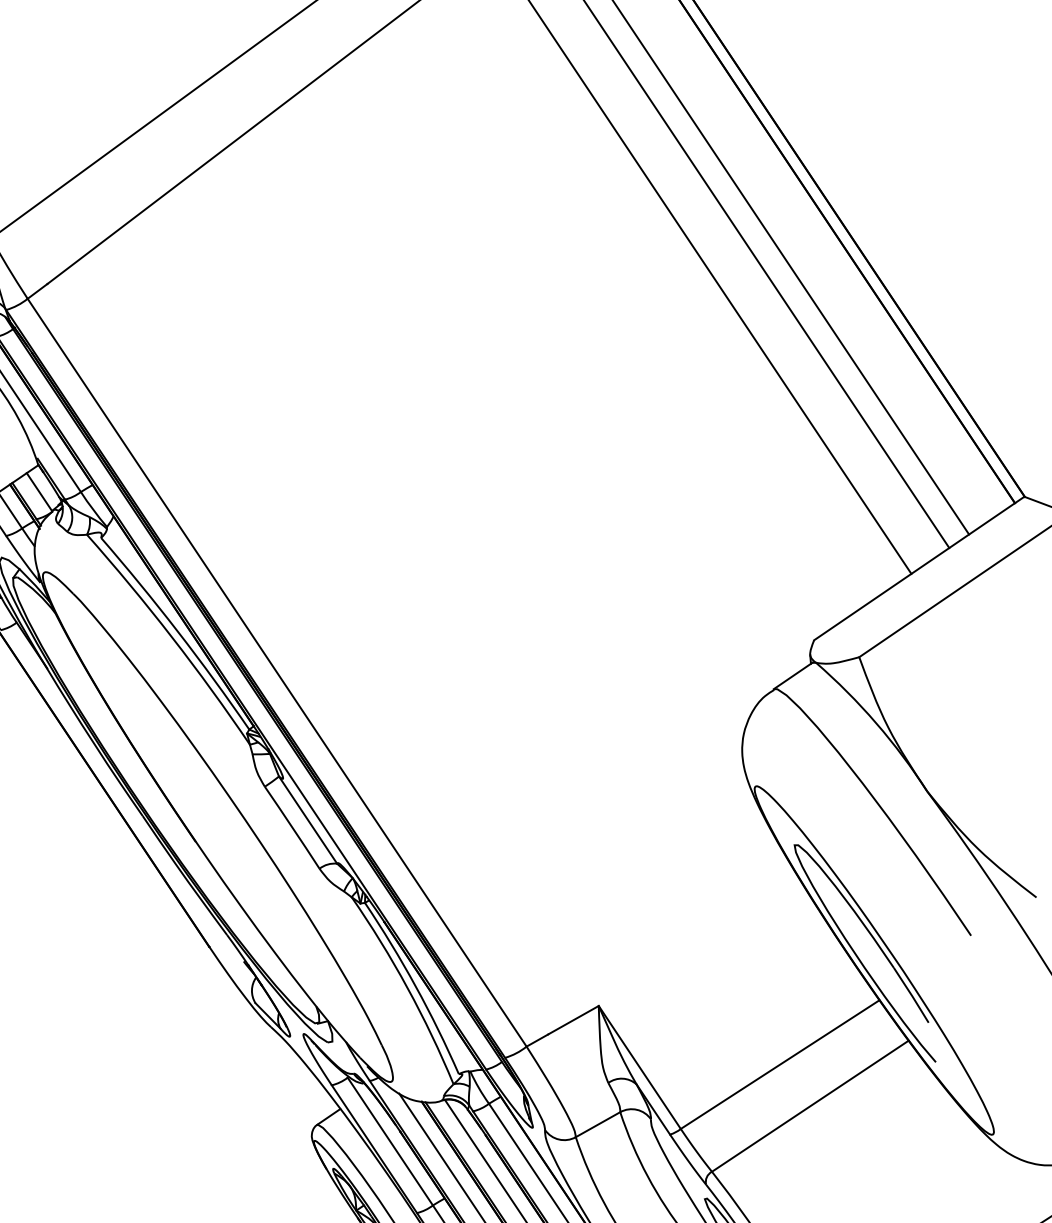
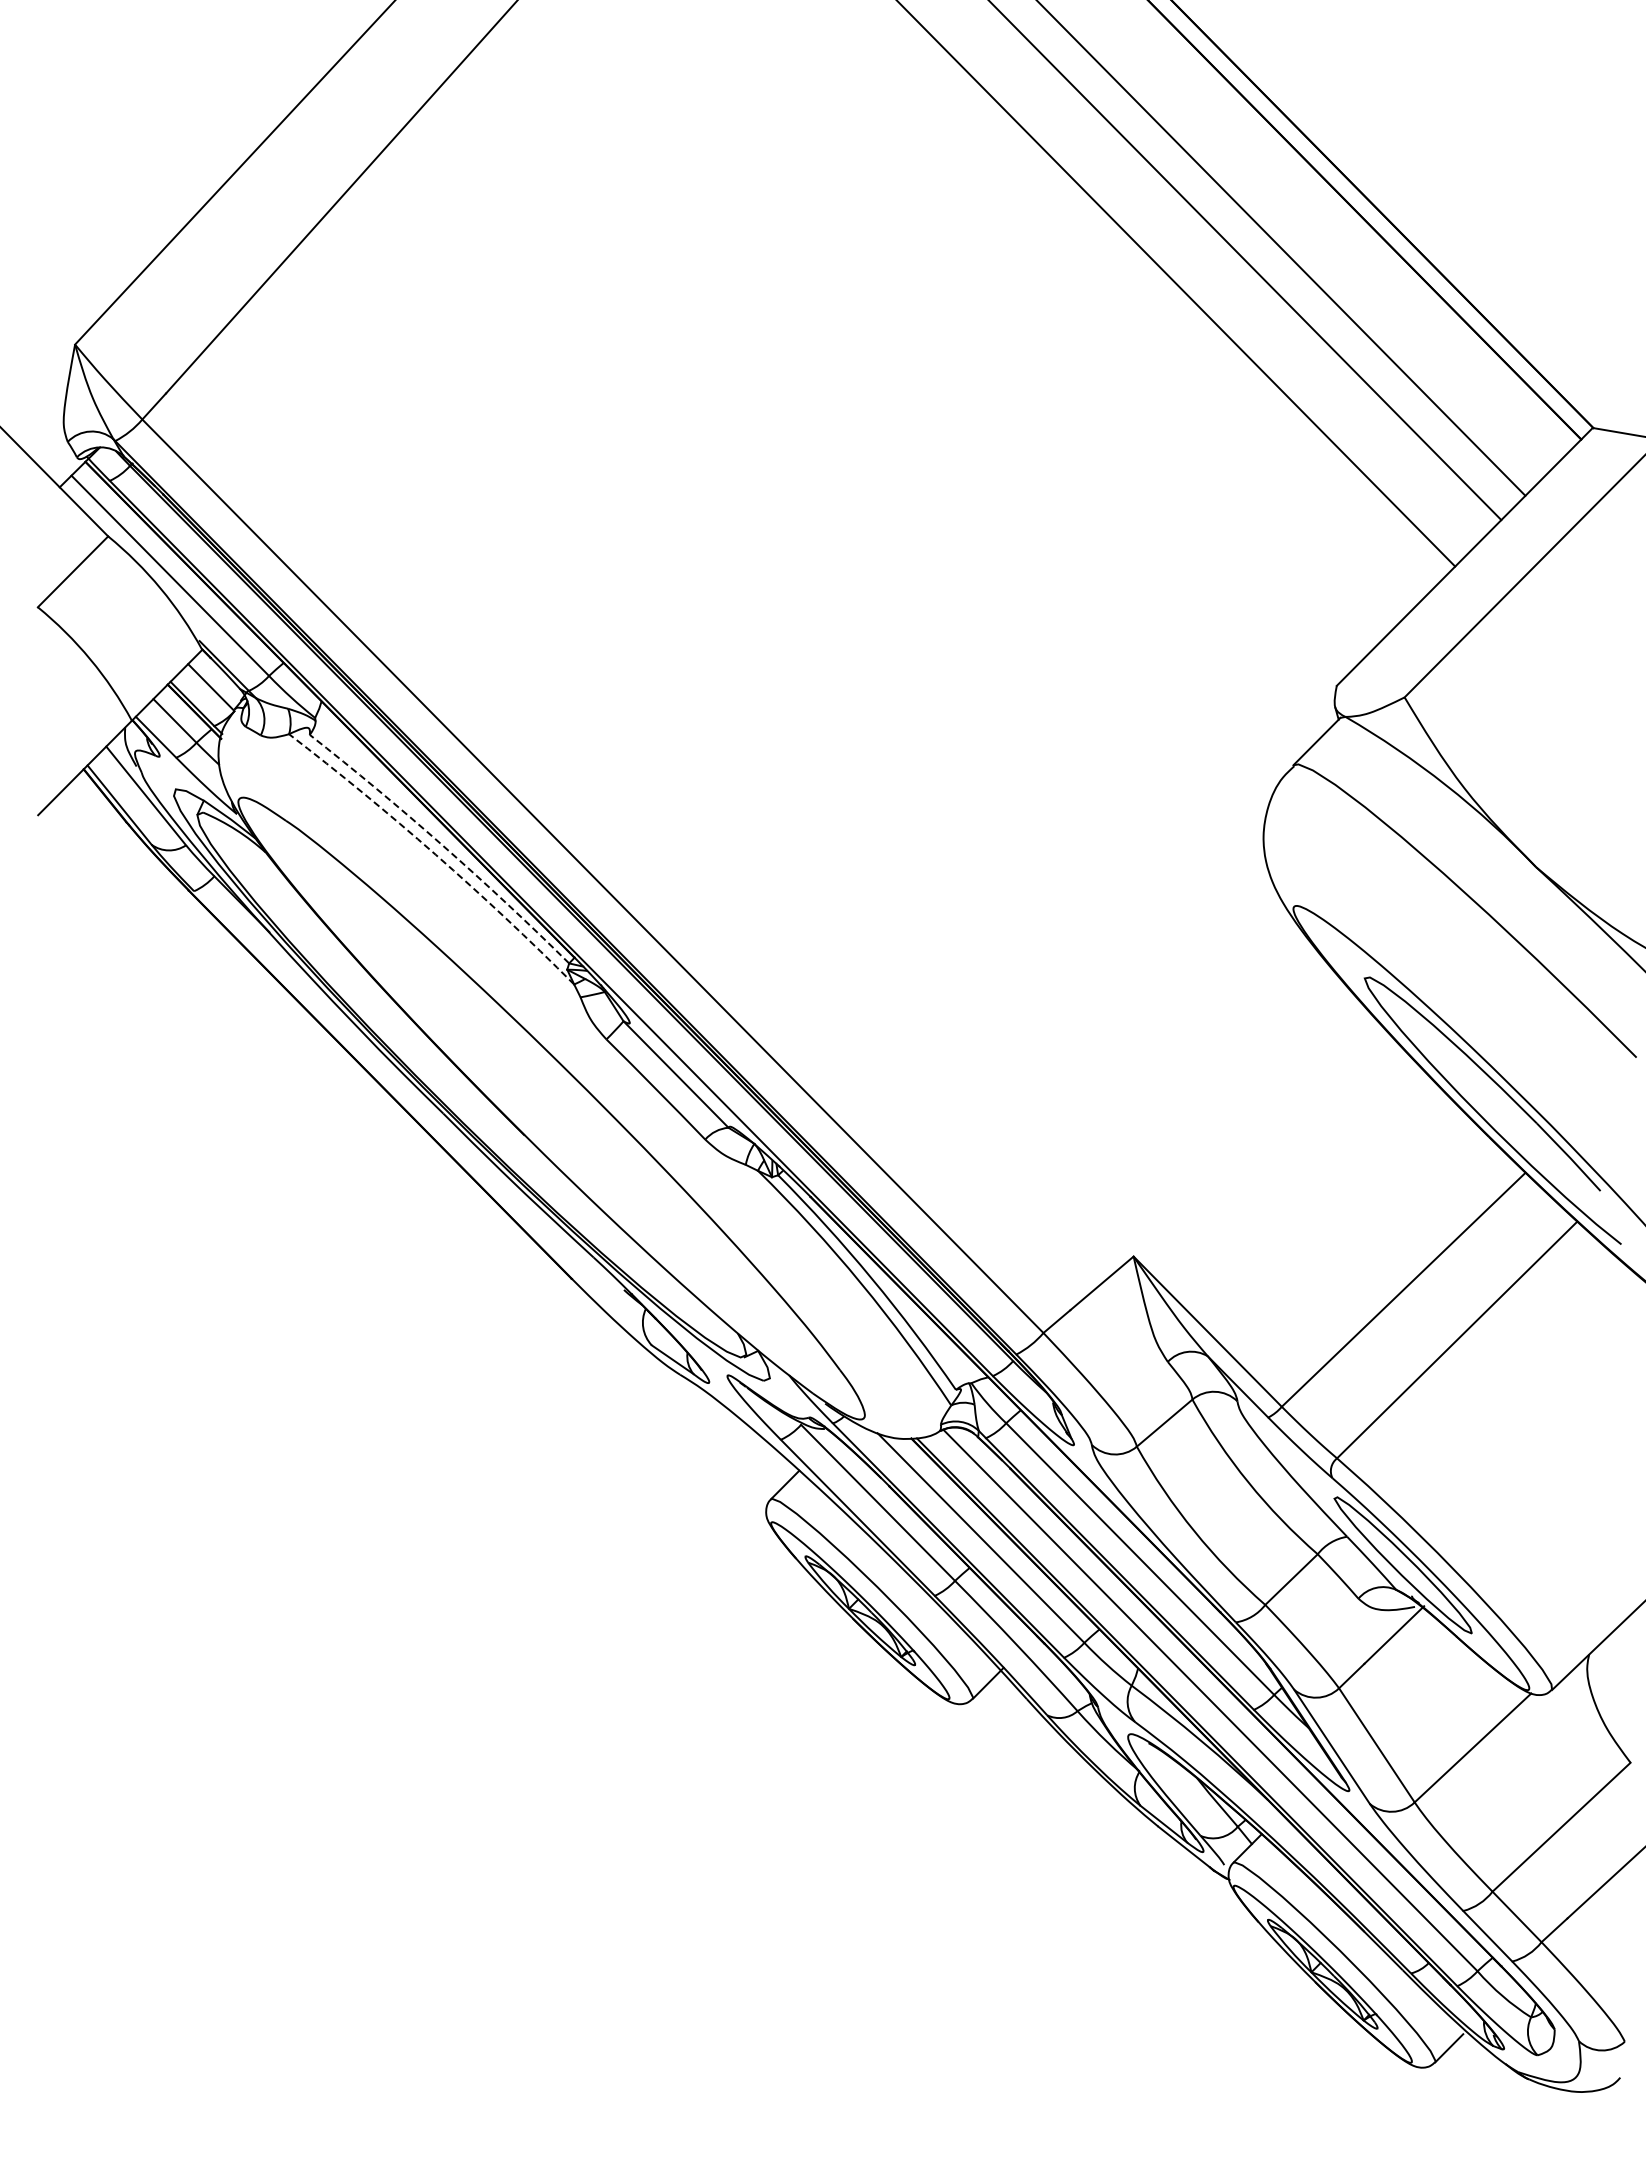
arc: (177, 631) -> (442, 845), solid -> dashed
arc: (171, 636) -> (435, 854), solid -> dashed

